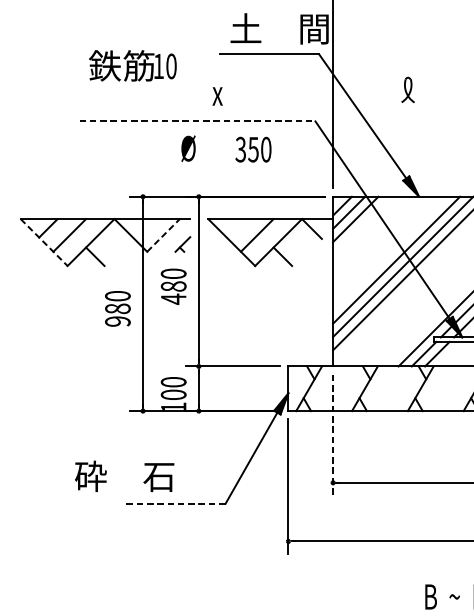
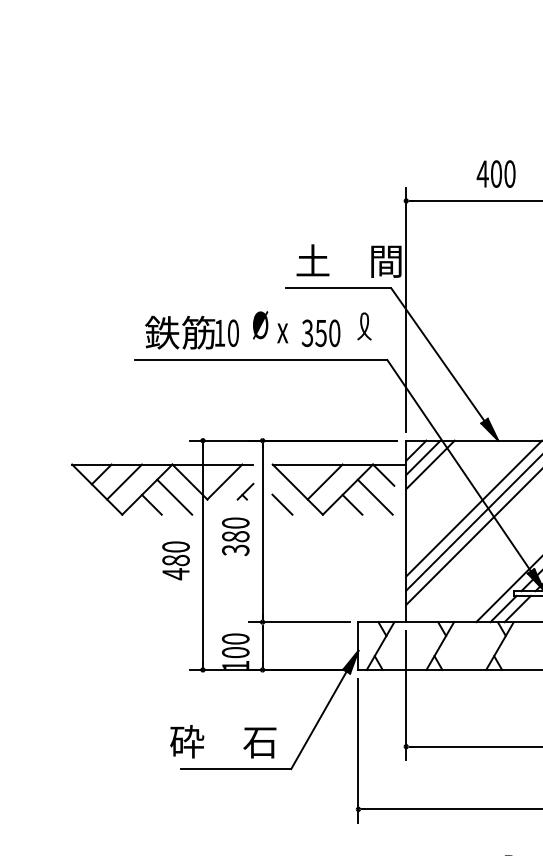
text: (132, 65) -> (191, 332), moved
part: (408, 90) -> (364, 326), moved
line: (197, 121) -> (261, 360), dashed -> solid
text: (188, 148) -> (260, 325), moved
text: (252, 149) -> (320, 333), moved
line: (163, 235) -> (224, 482), dashed -> solid
line: (44, 242) -> (97, 489), dashed -> solid
line: (116, 248) -> (174, 496), added
line: (303, 248) -> (374, 496), added
line: (217, 256) -> (282, 504), added
text: (173, 299) -> (235, 550), 480 -> 380
text: (117, 321) -> (175, 574), 980 -> 480
line: (333, 435) -> (406, 696), dashed -> solid
text: (124, 476) -> (223, 741), moved
line: (173, 504) -> (235, 769), dashed -> solid

